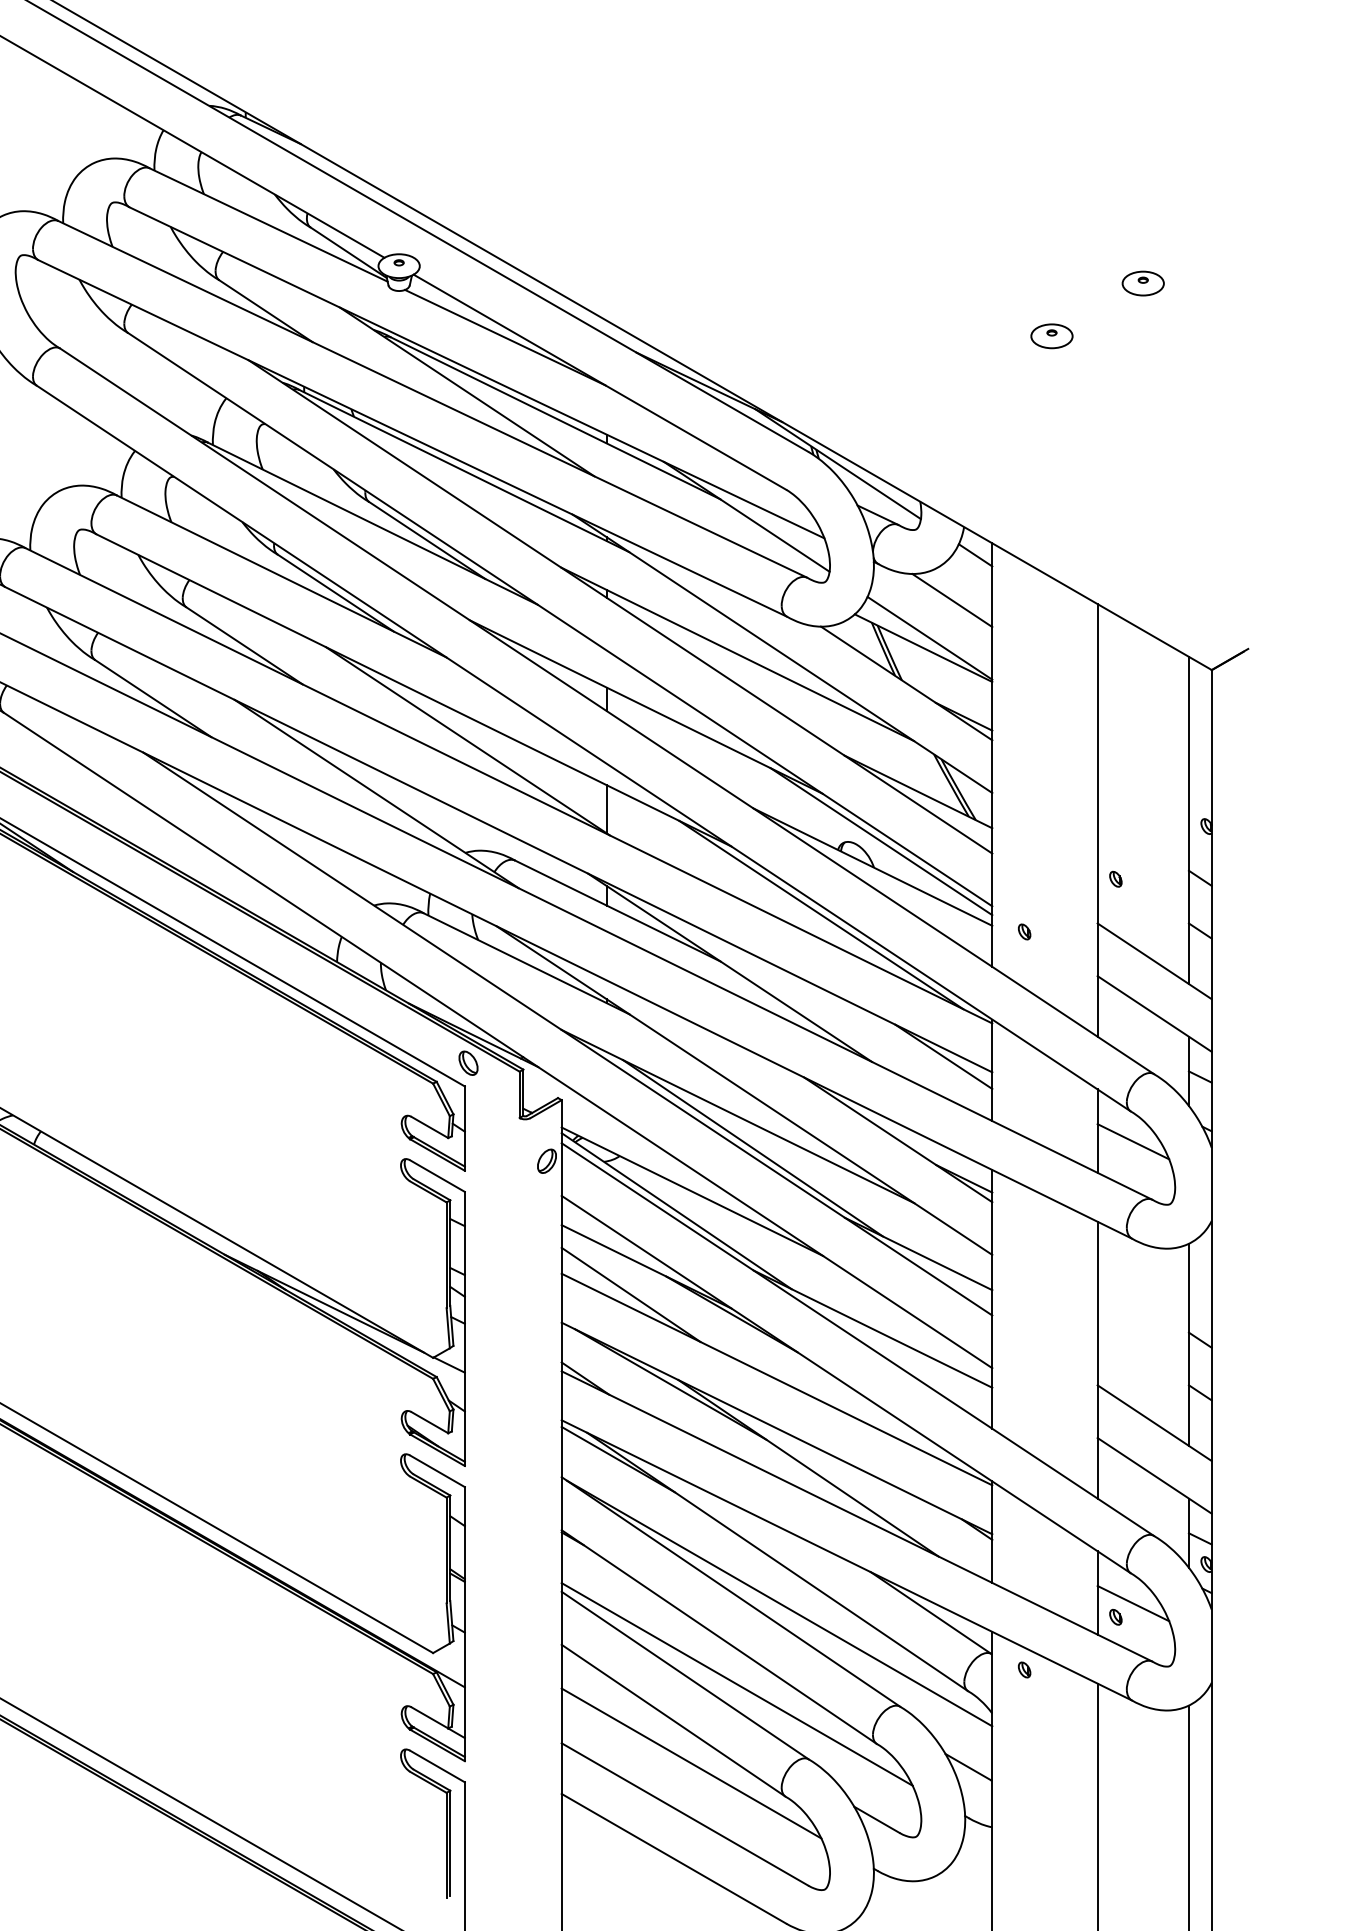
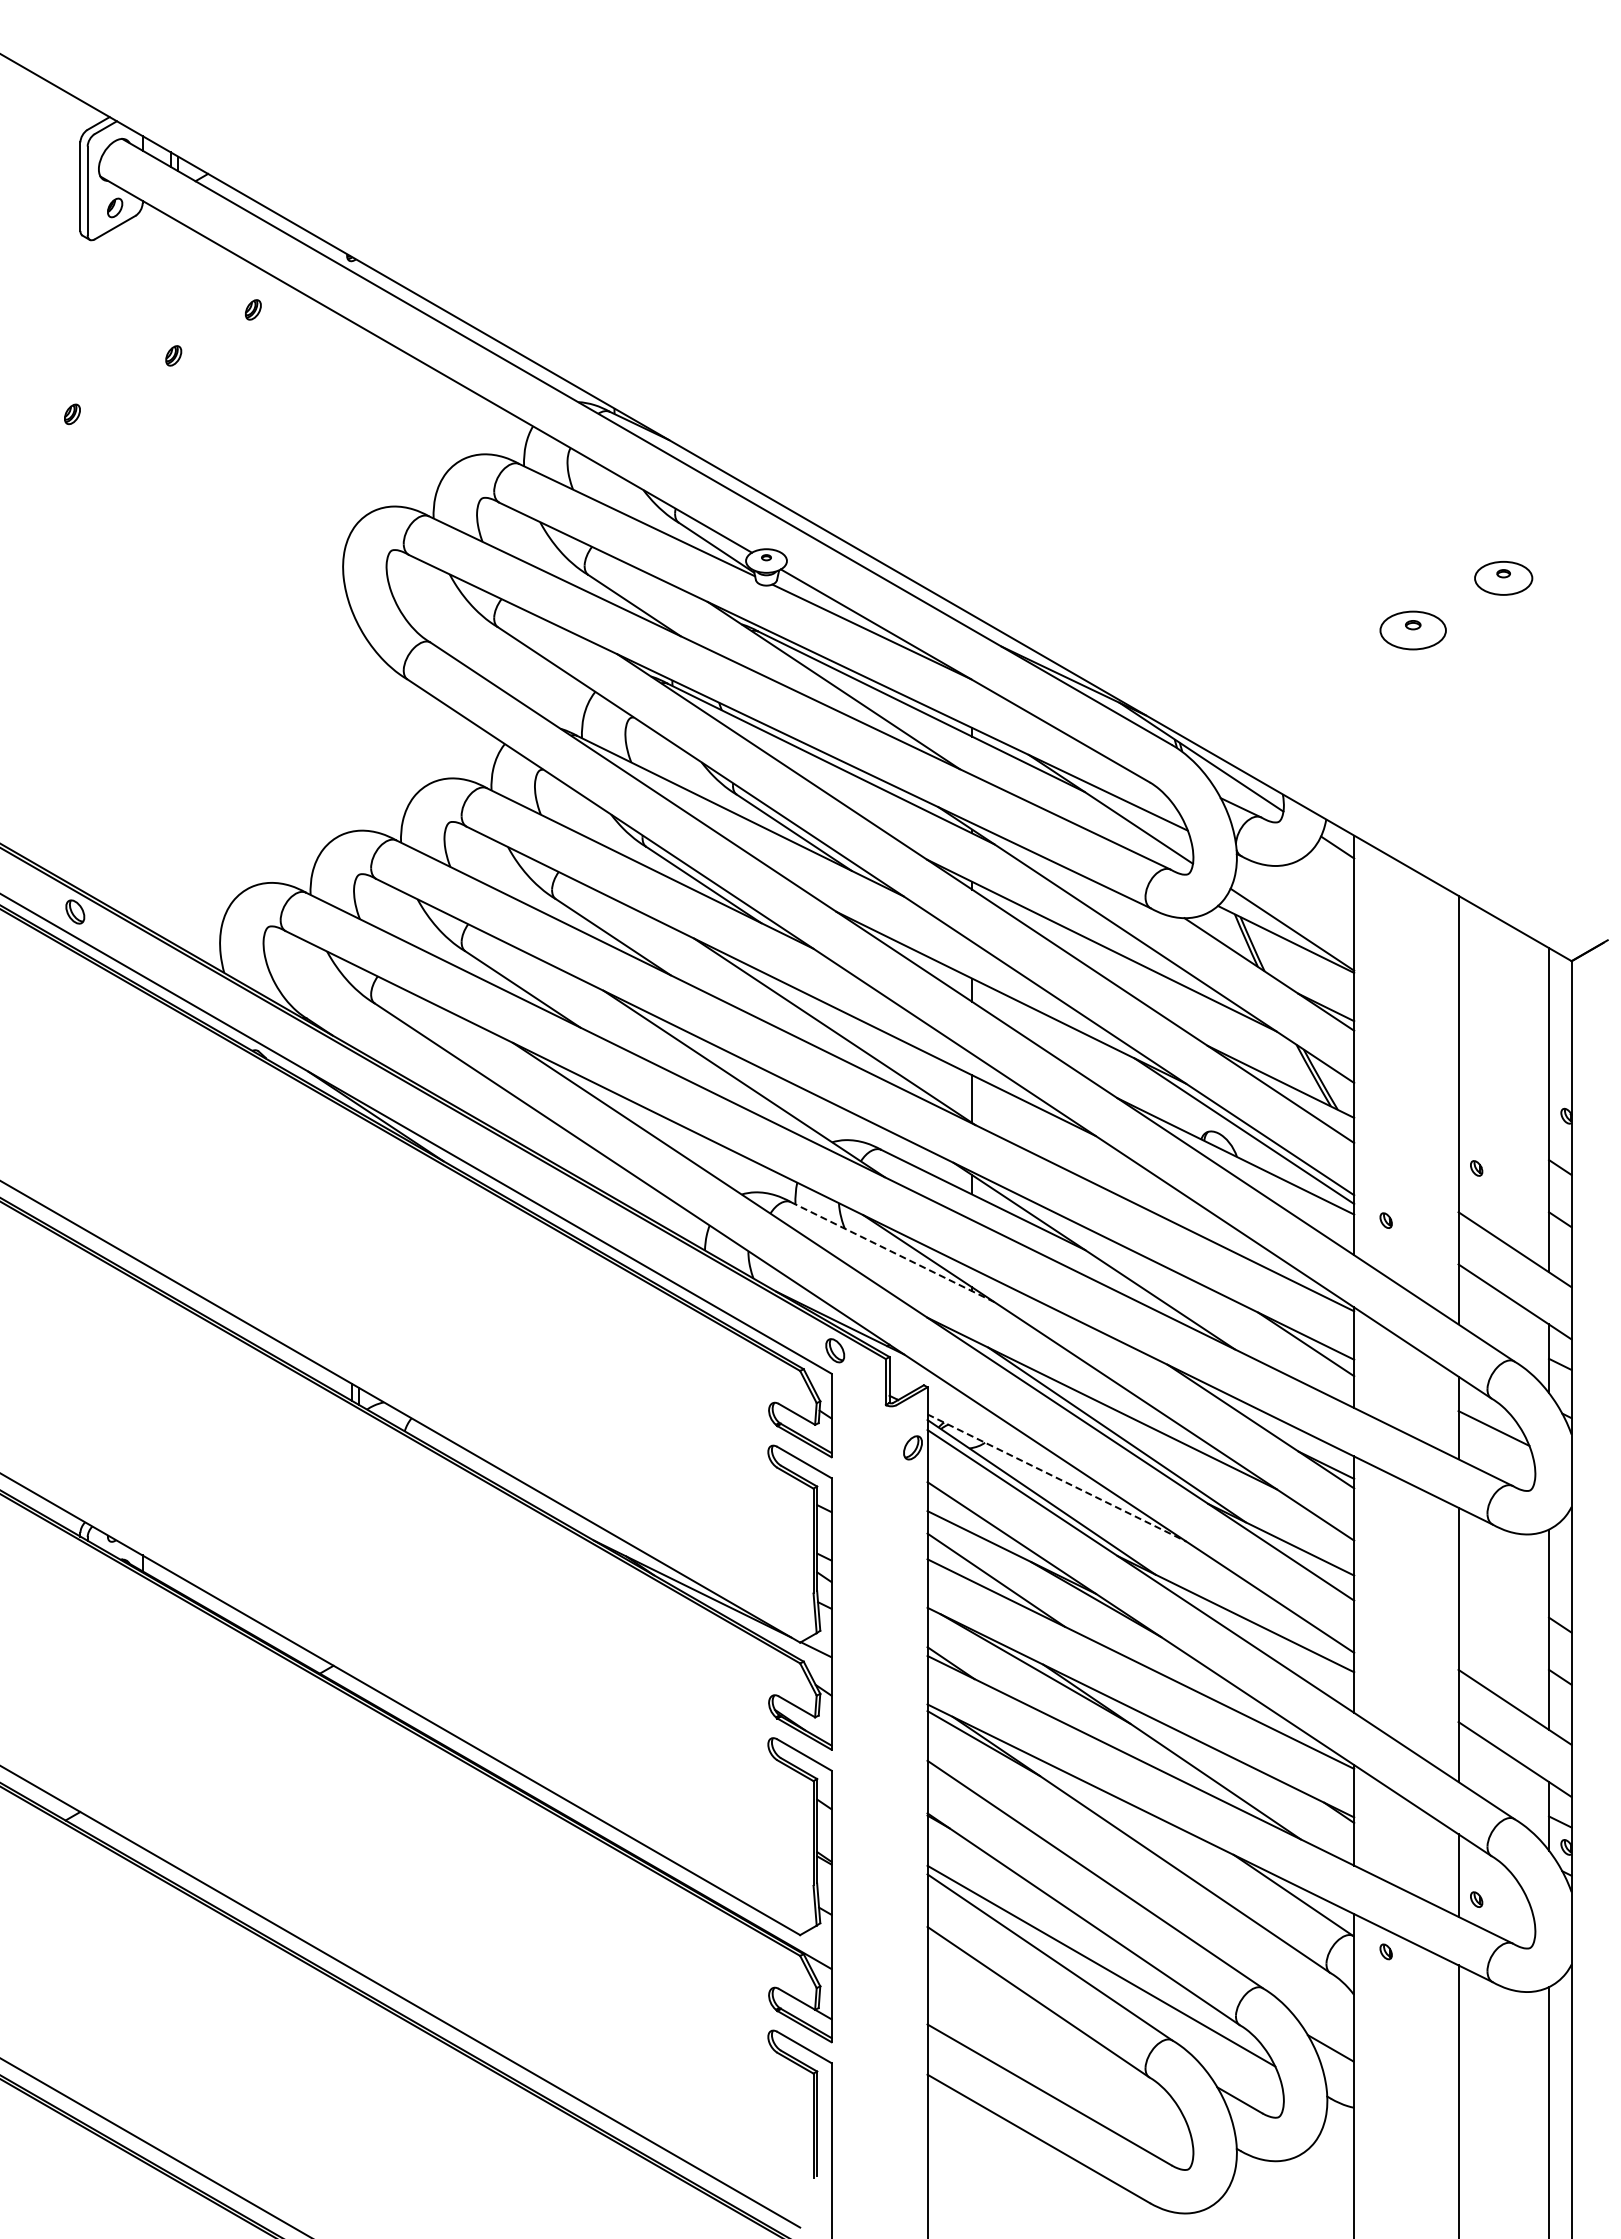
part: (1143, 282) -> (1503, 577), size x1.4
part: (1052, 336) -> (1413, 630), size x1.6
line: (952, 599) -> (1314, 891), removed
line: (821, 914) -> (1184, 1203), removed
line: (527, 964) -> (893, 1252), solid -> dashed
line: (692, 1192) -> (1057, 1478), solid -> dashed
line: (779, 1602) -> (1143, 1885), removed
line: (1132, 1602) -> (1493, 1885), removed
line: (690, 1763) -> (1055, 2044), removed

